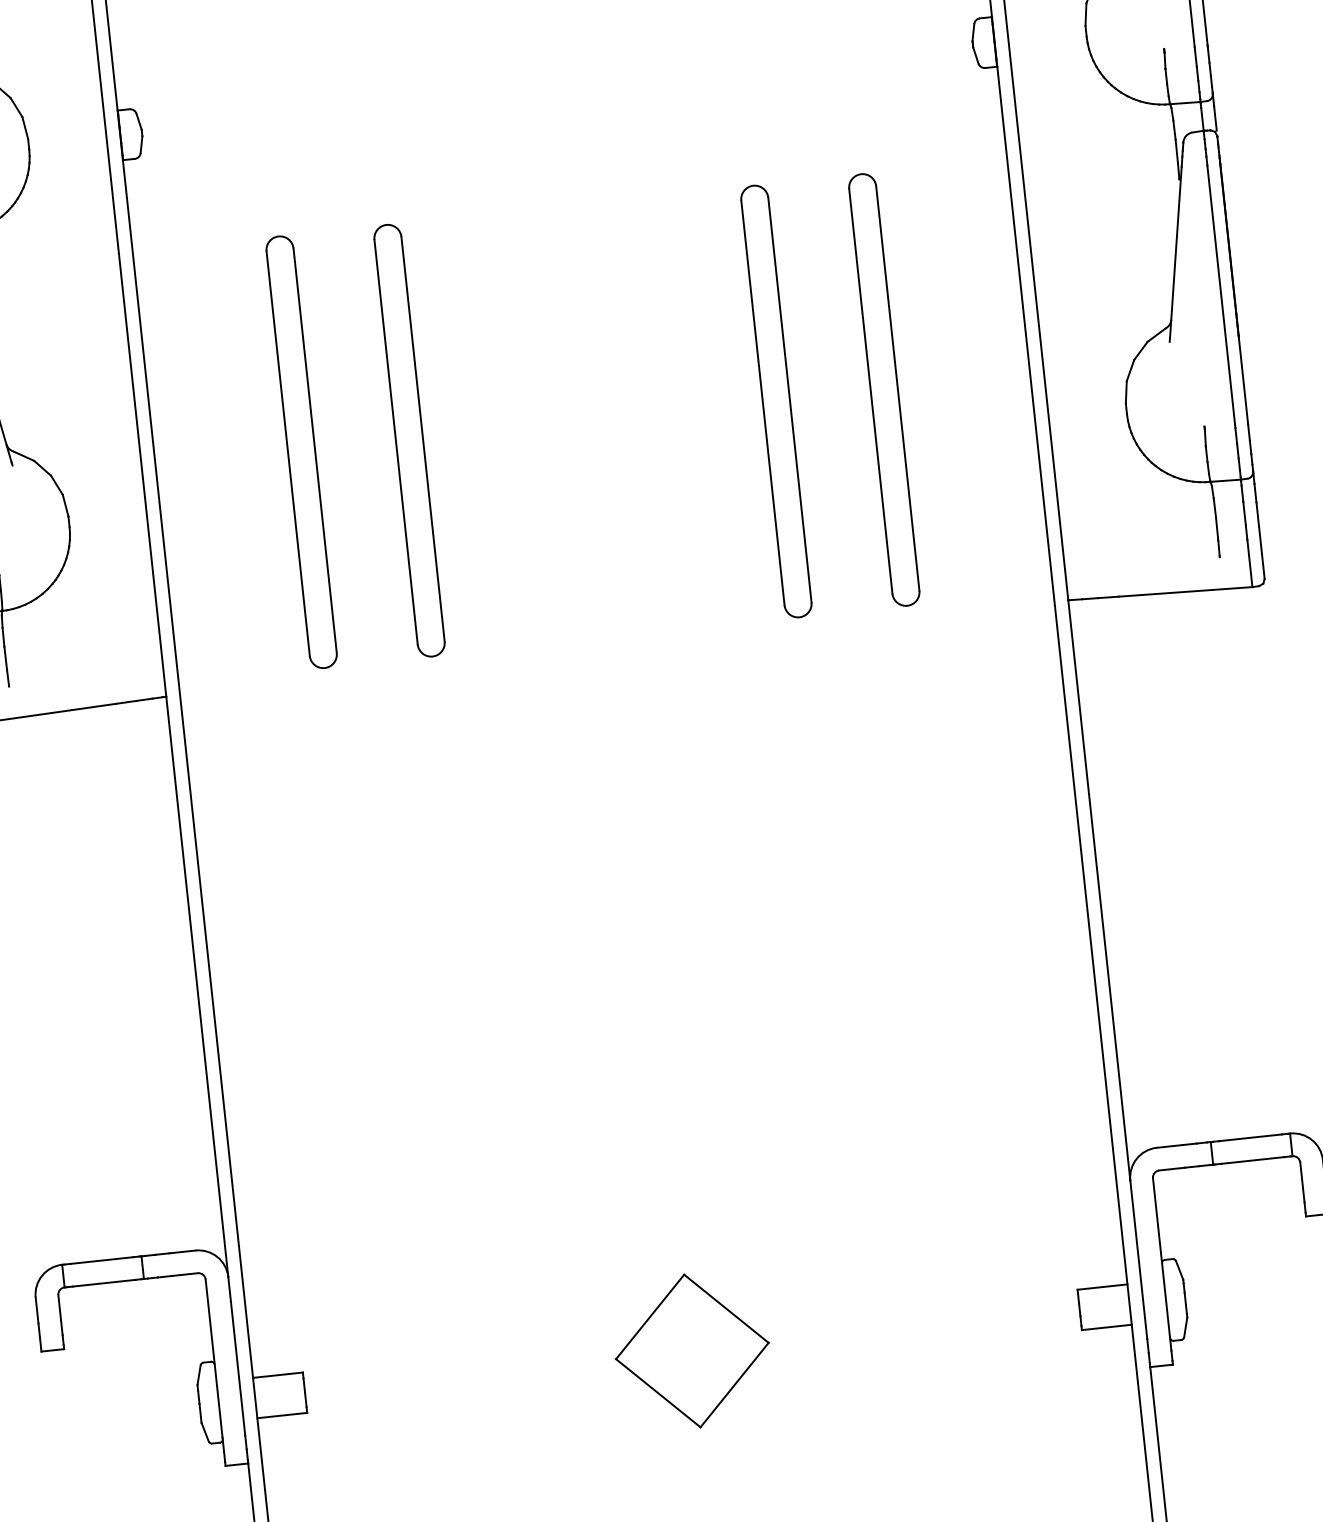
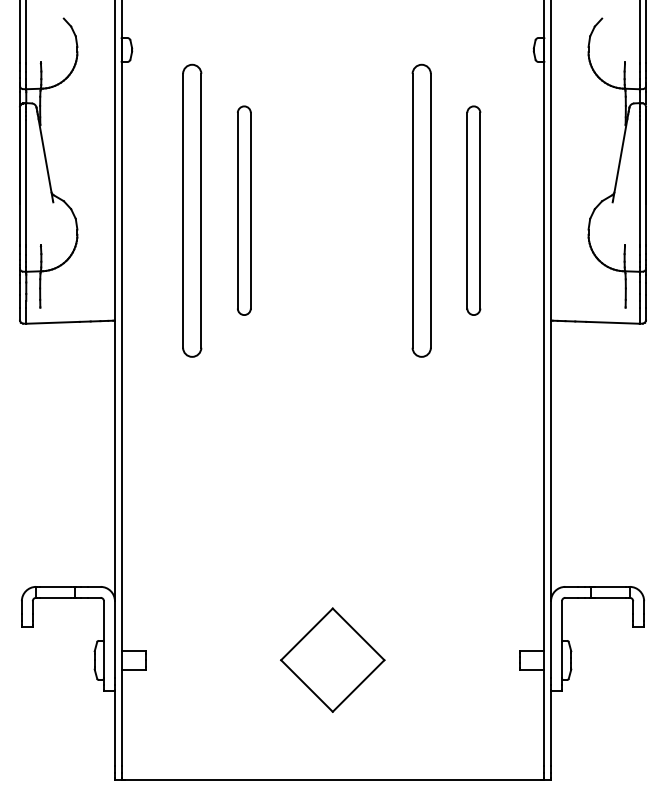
part: (776, 401) -> (421, 210), size x1.4
part: (300, 451) -> (191, 210), size x1.4
part: (693, 1351) -> (333, 660), size x1.4

